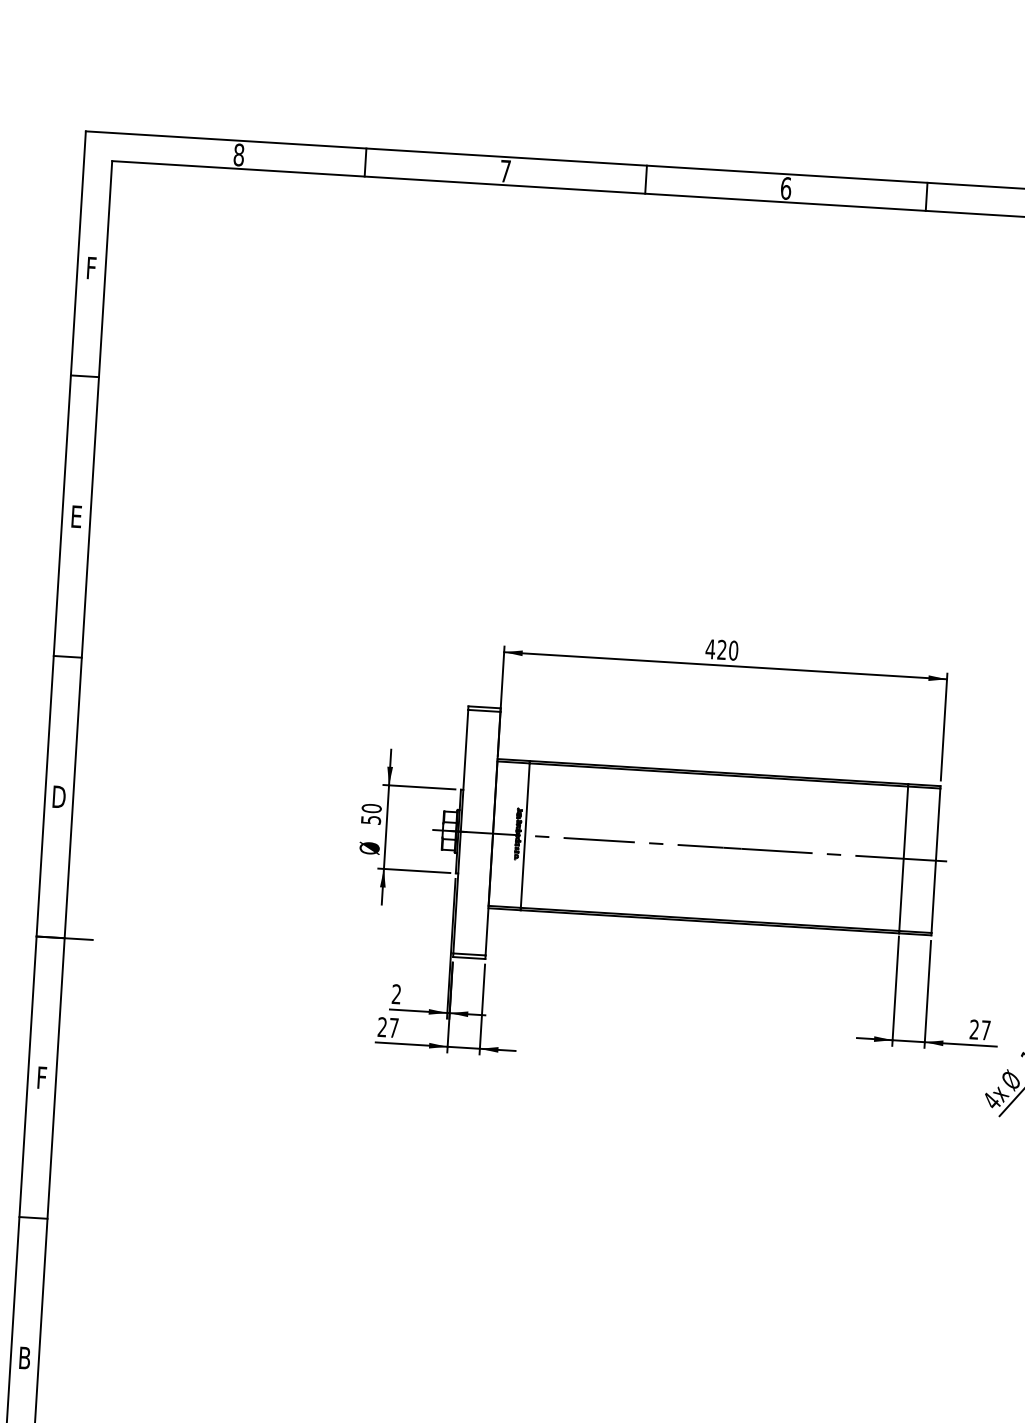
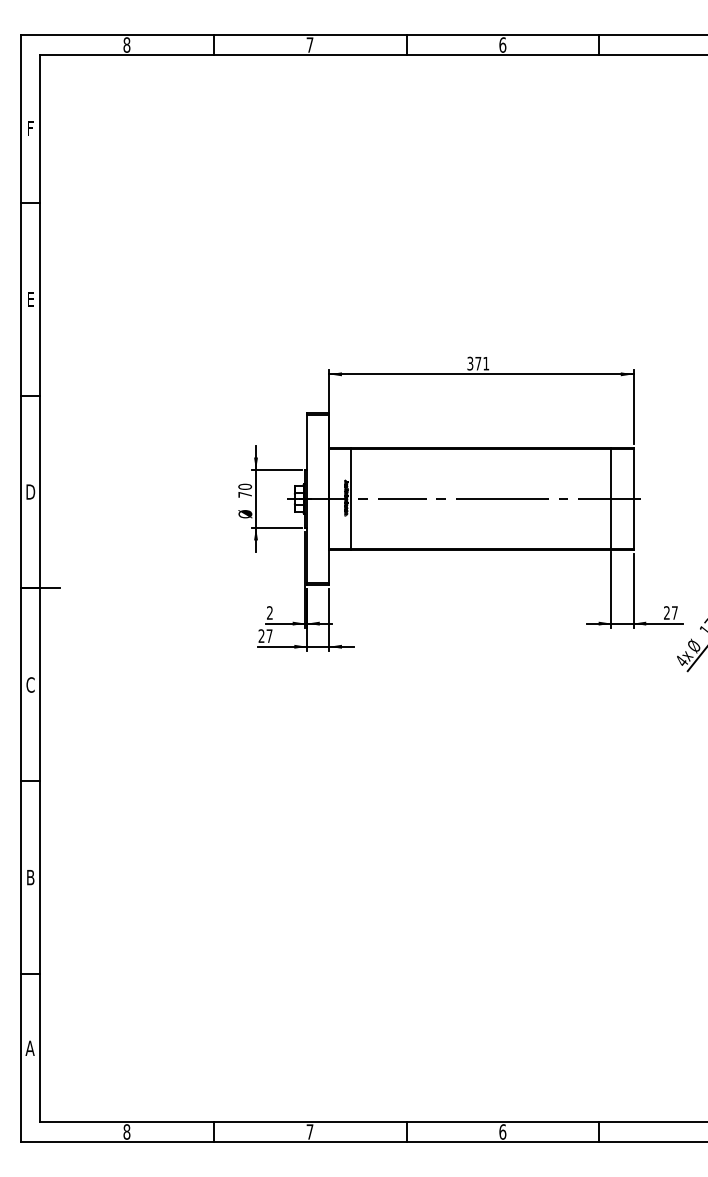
text: (722, 649) -> (478, 363), 420 -> 371
text: (371, 819) -> (245, 494), 50 -> 70
text: (41, 1077) -> (30, 684), F -> C

